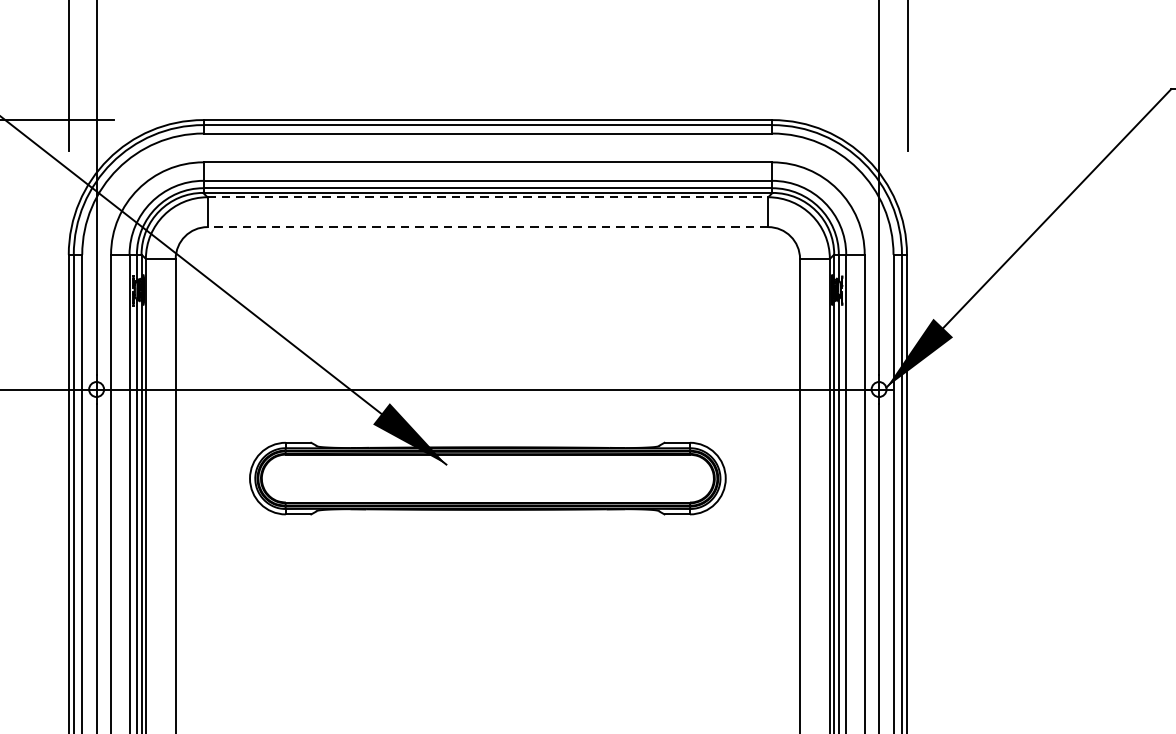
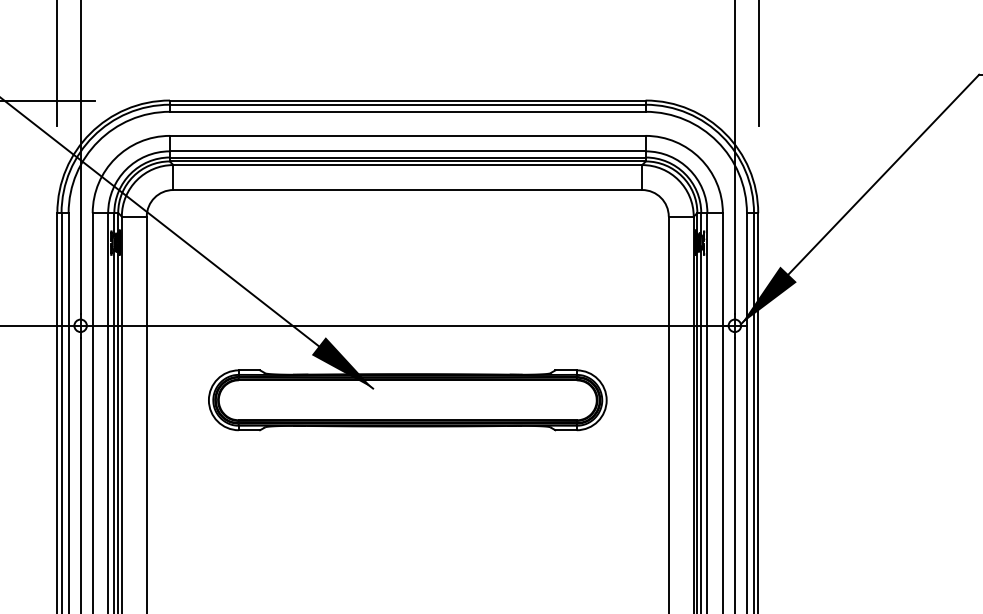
line: (488, 197) -> (408, 165), dashed -> solid
line: (487, 227) -> (407, 190), dashed -> solid

